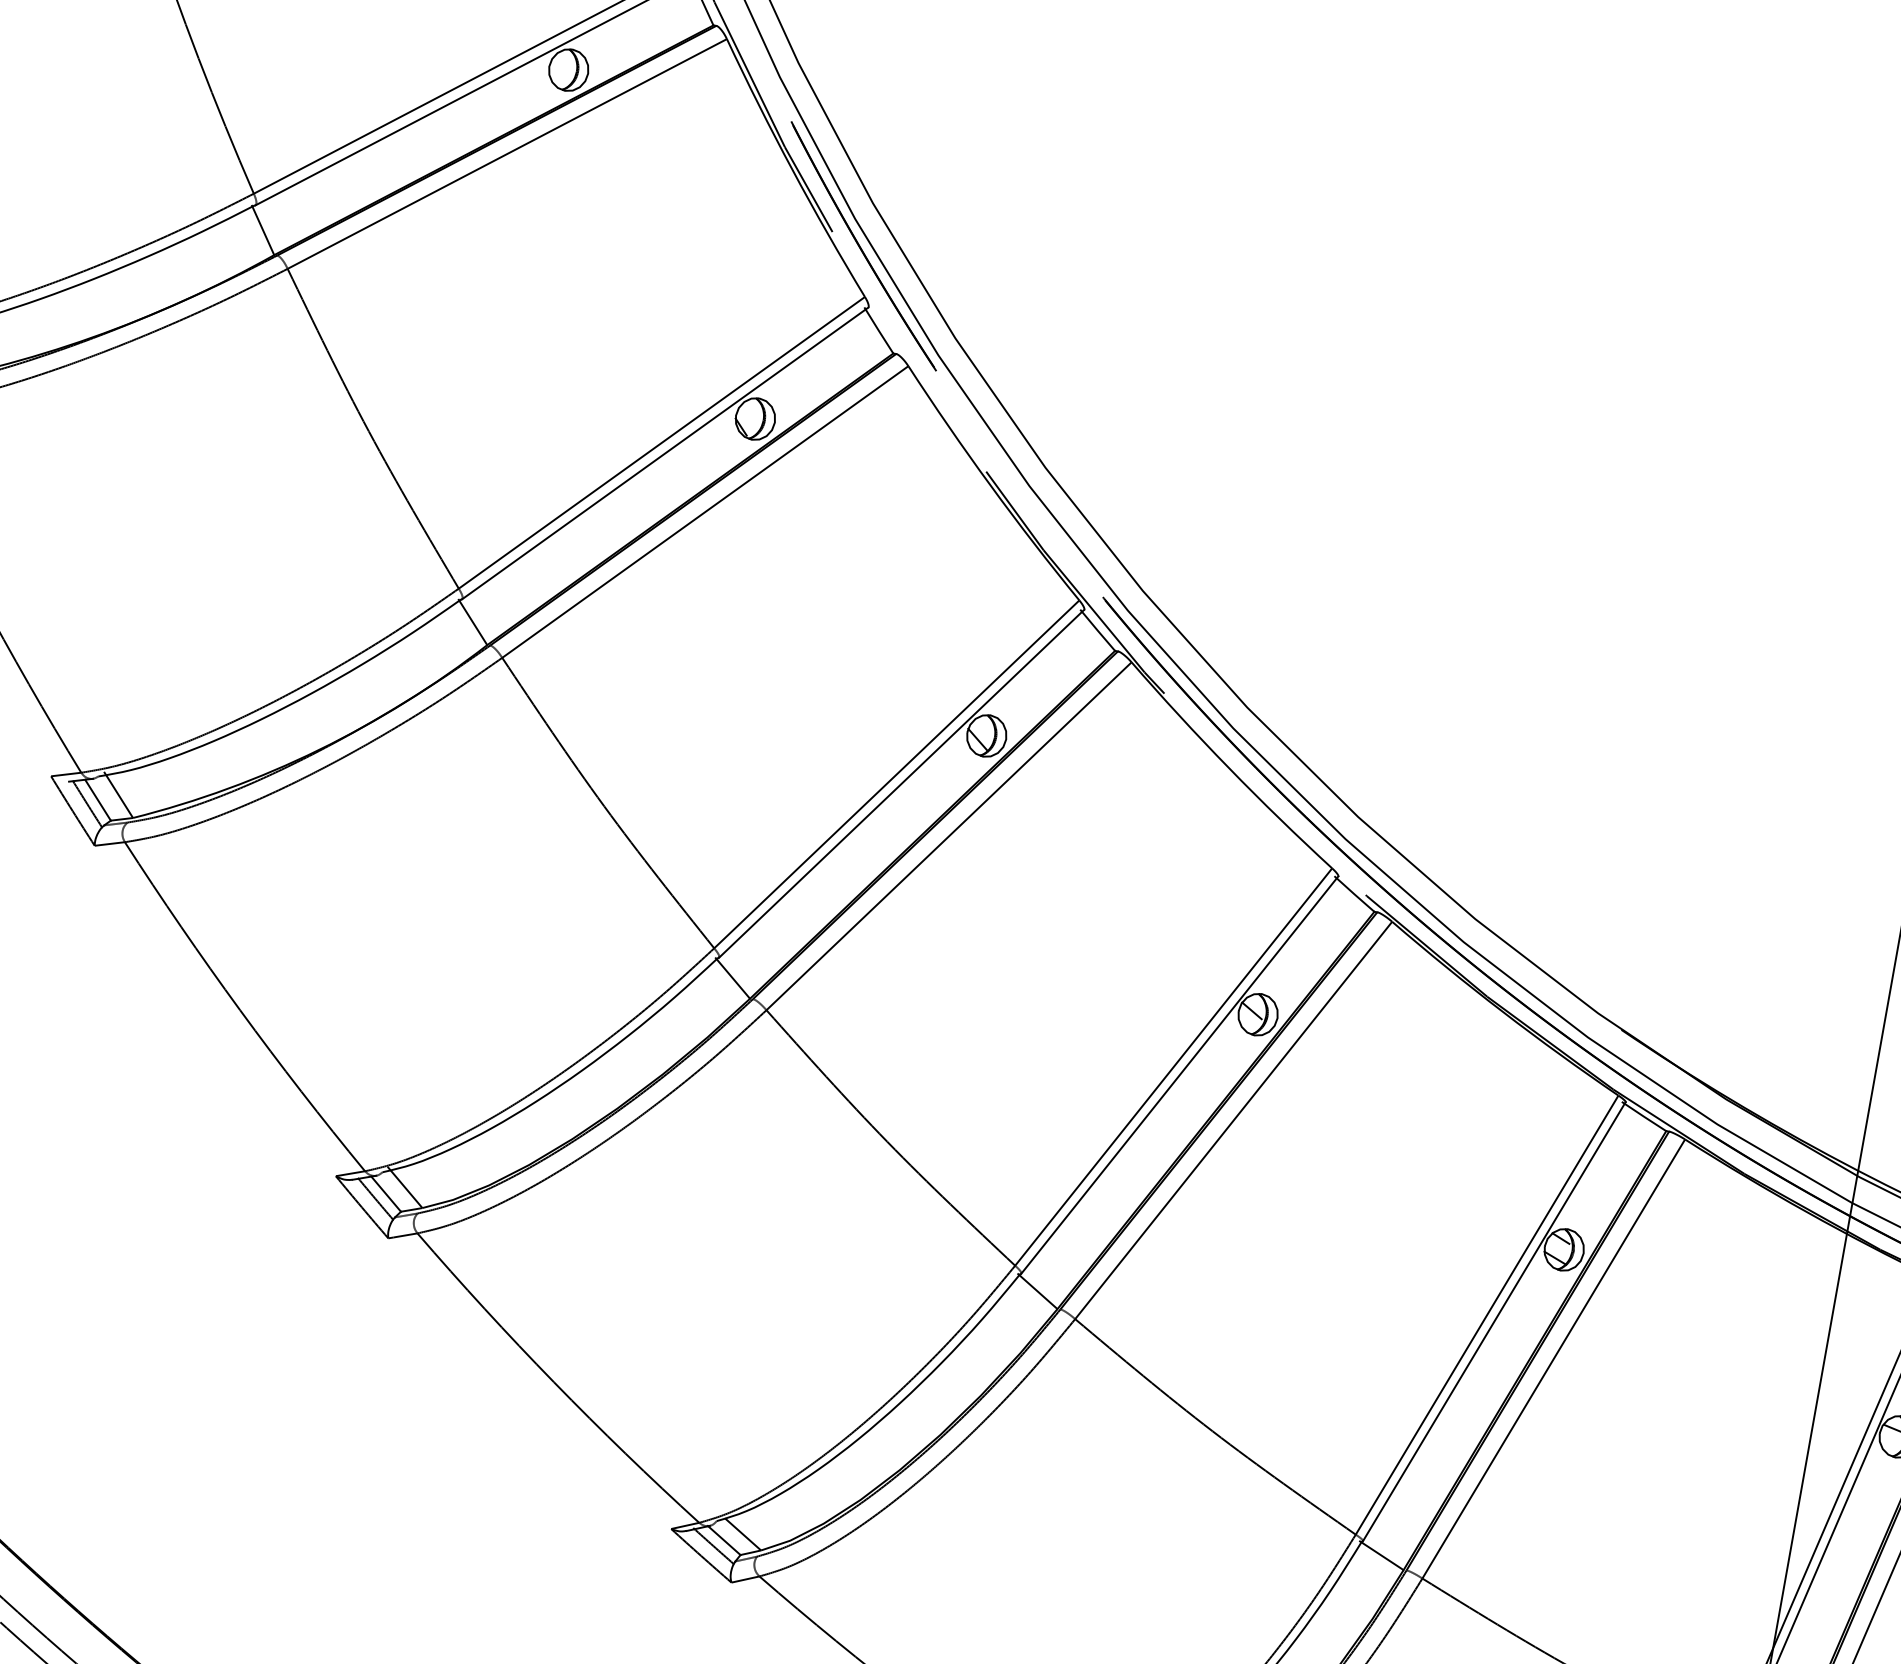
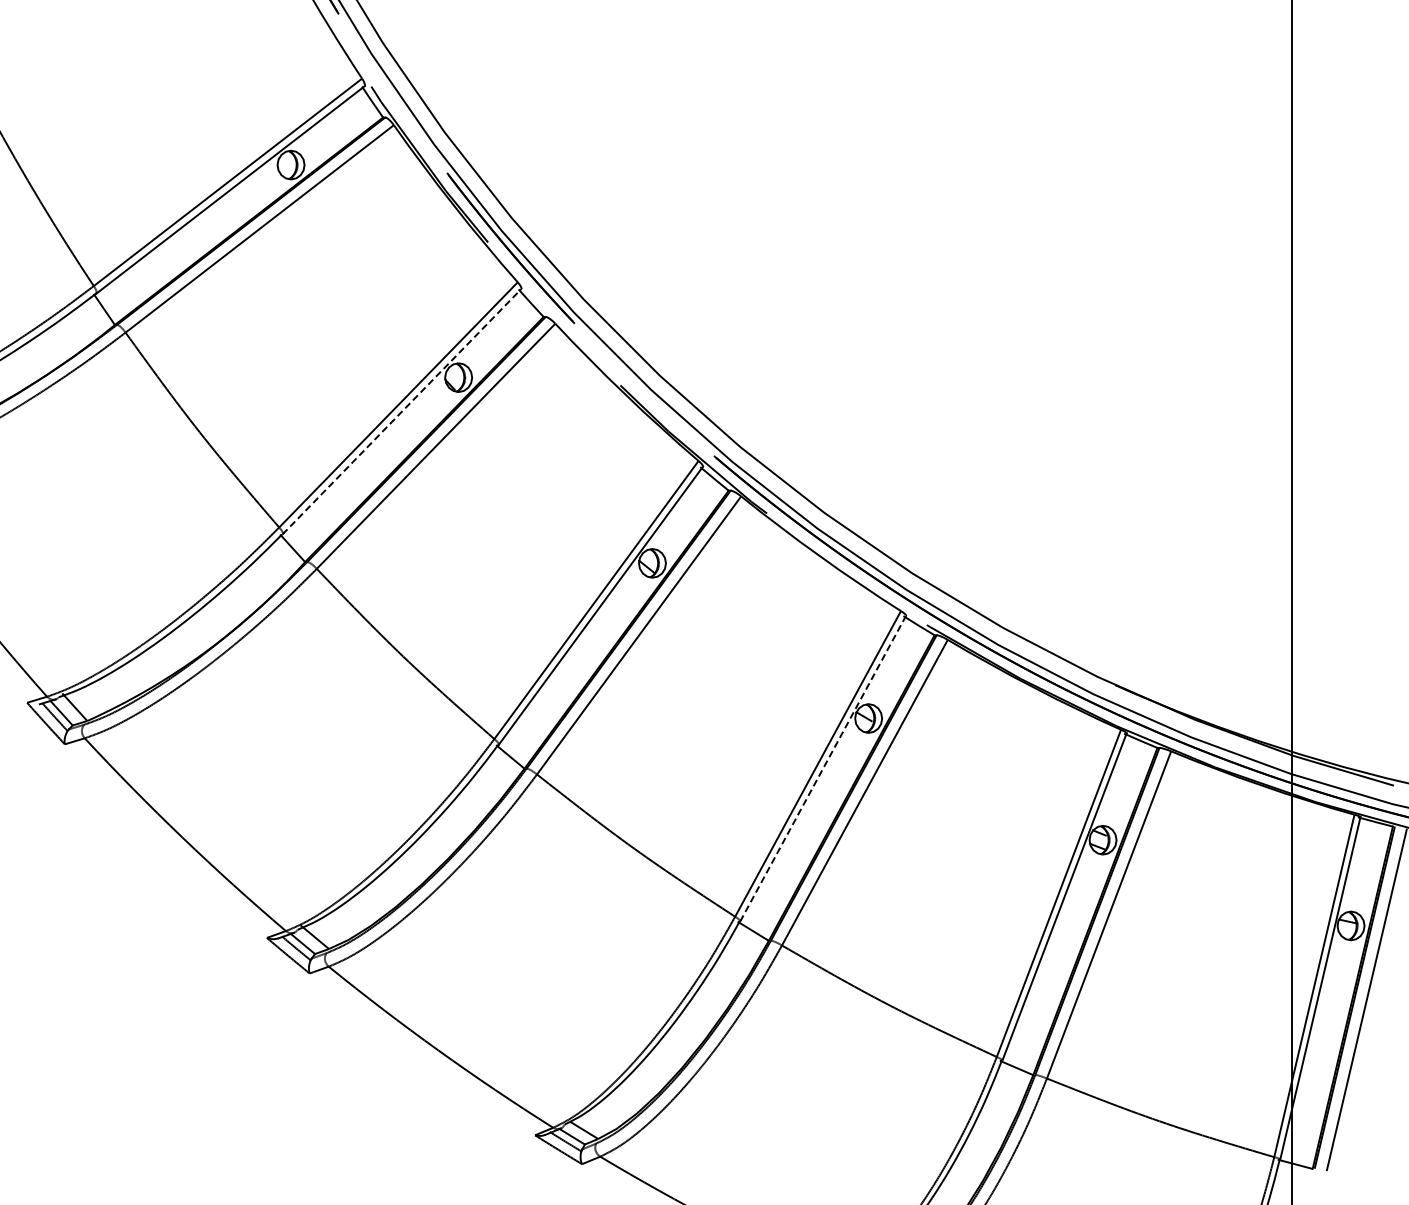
line: (665, 453) -> (402, 411), solid -> dashed
line: (1180, 1075) -> (823, 768), solid -> dashed

